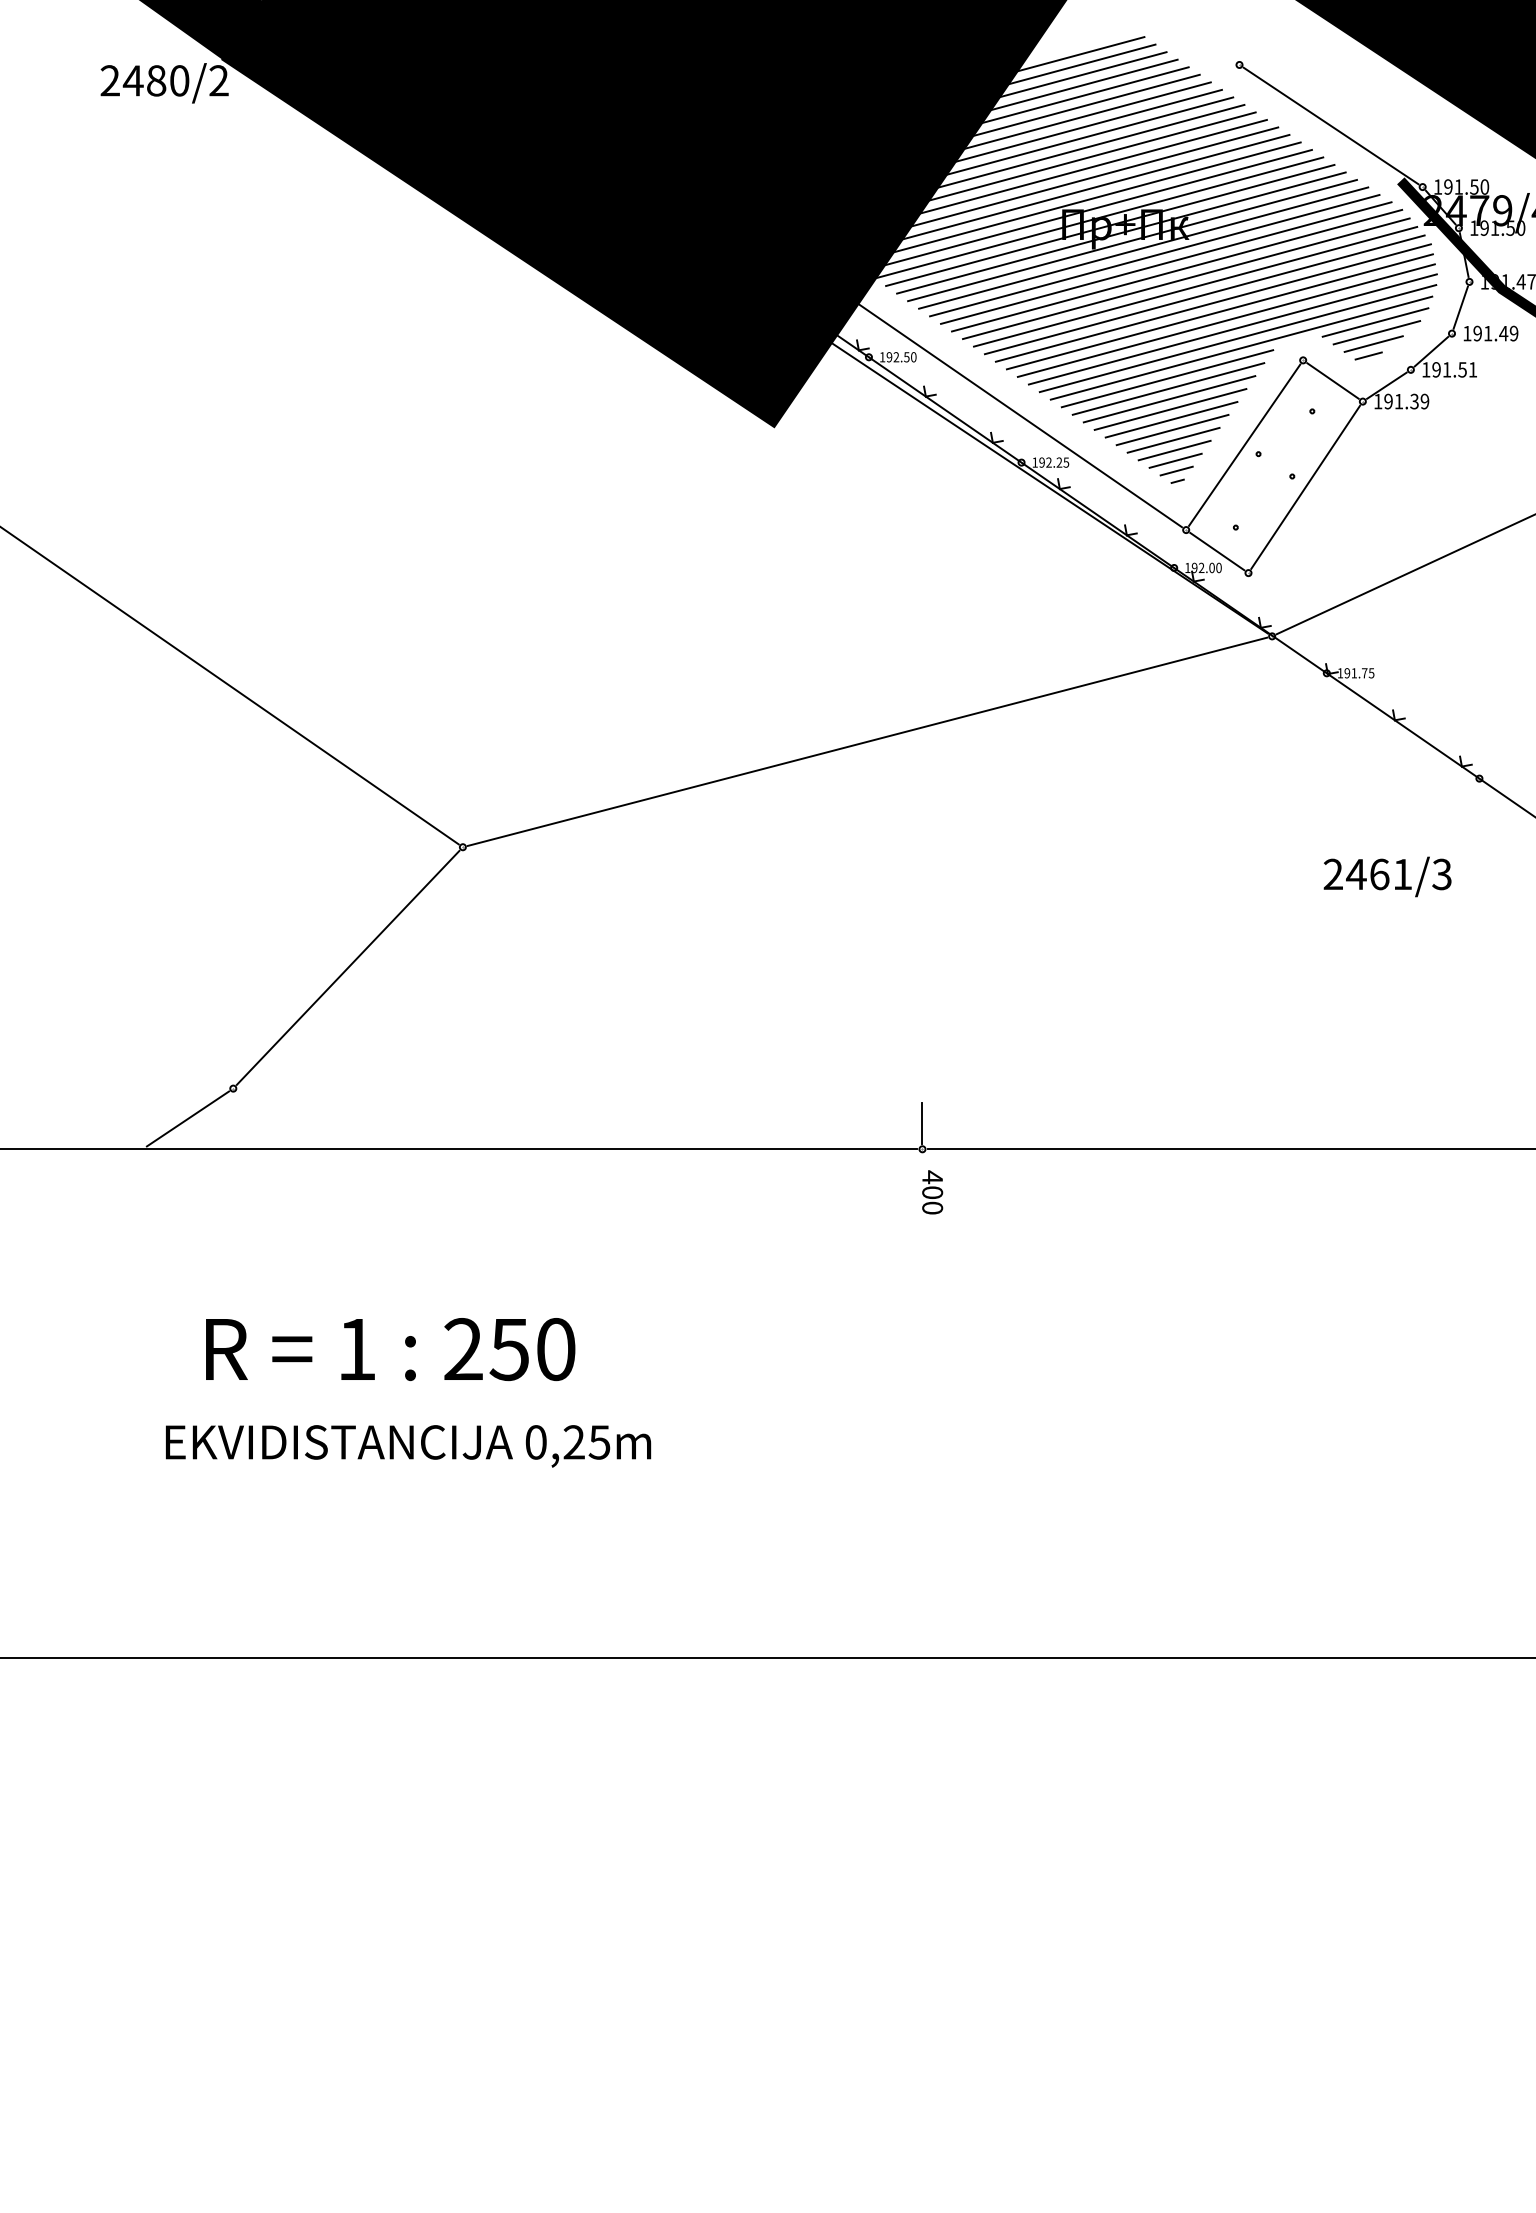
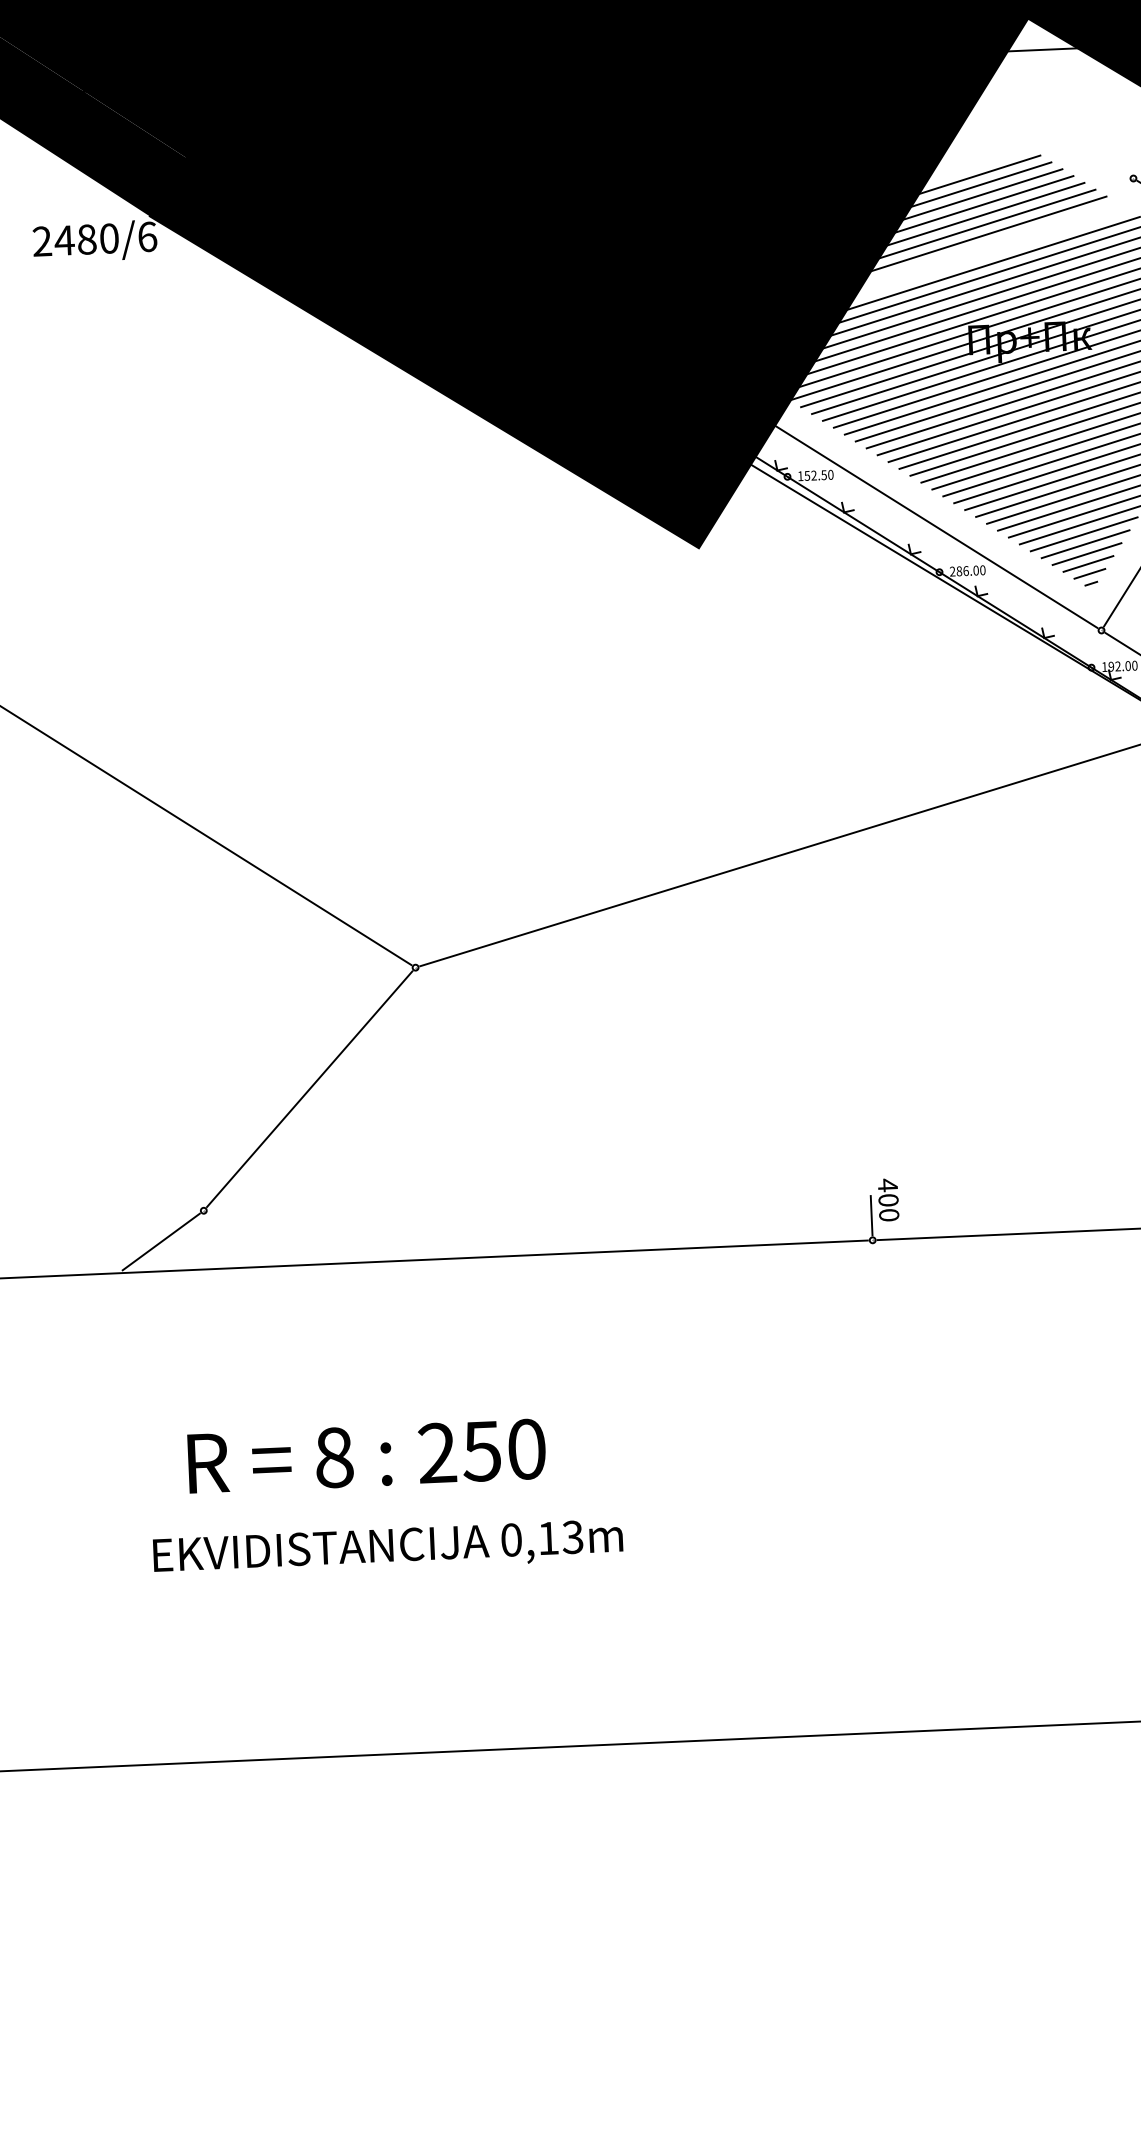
text: (218, 80) -> (146, 236), 2480/2 -> 2480/6
line: (1074, 129) -> (976, 247), removed
line: (1076, 139) -> (978, 257), removed
text: (889, 357) -> (807, 476), 192.50 -> 152.50
text: (1050, 462) -> (967, 570), 192.25 -> 286.00
text: (932, 1192) -> (888, 1200), moved
text: (357, 1349) -> (334, 1457), 1 -> 8
text: (586, 1442) -> (560, 1538), 0,25m -> 0,13m

